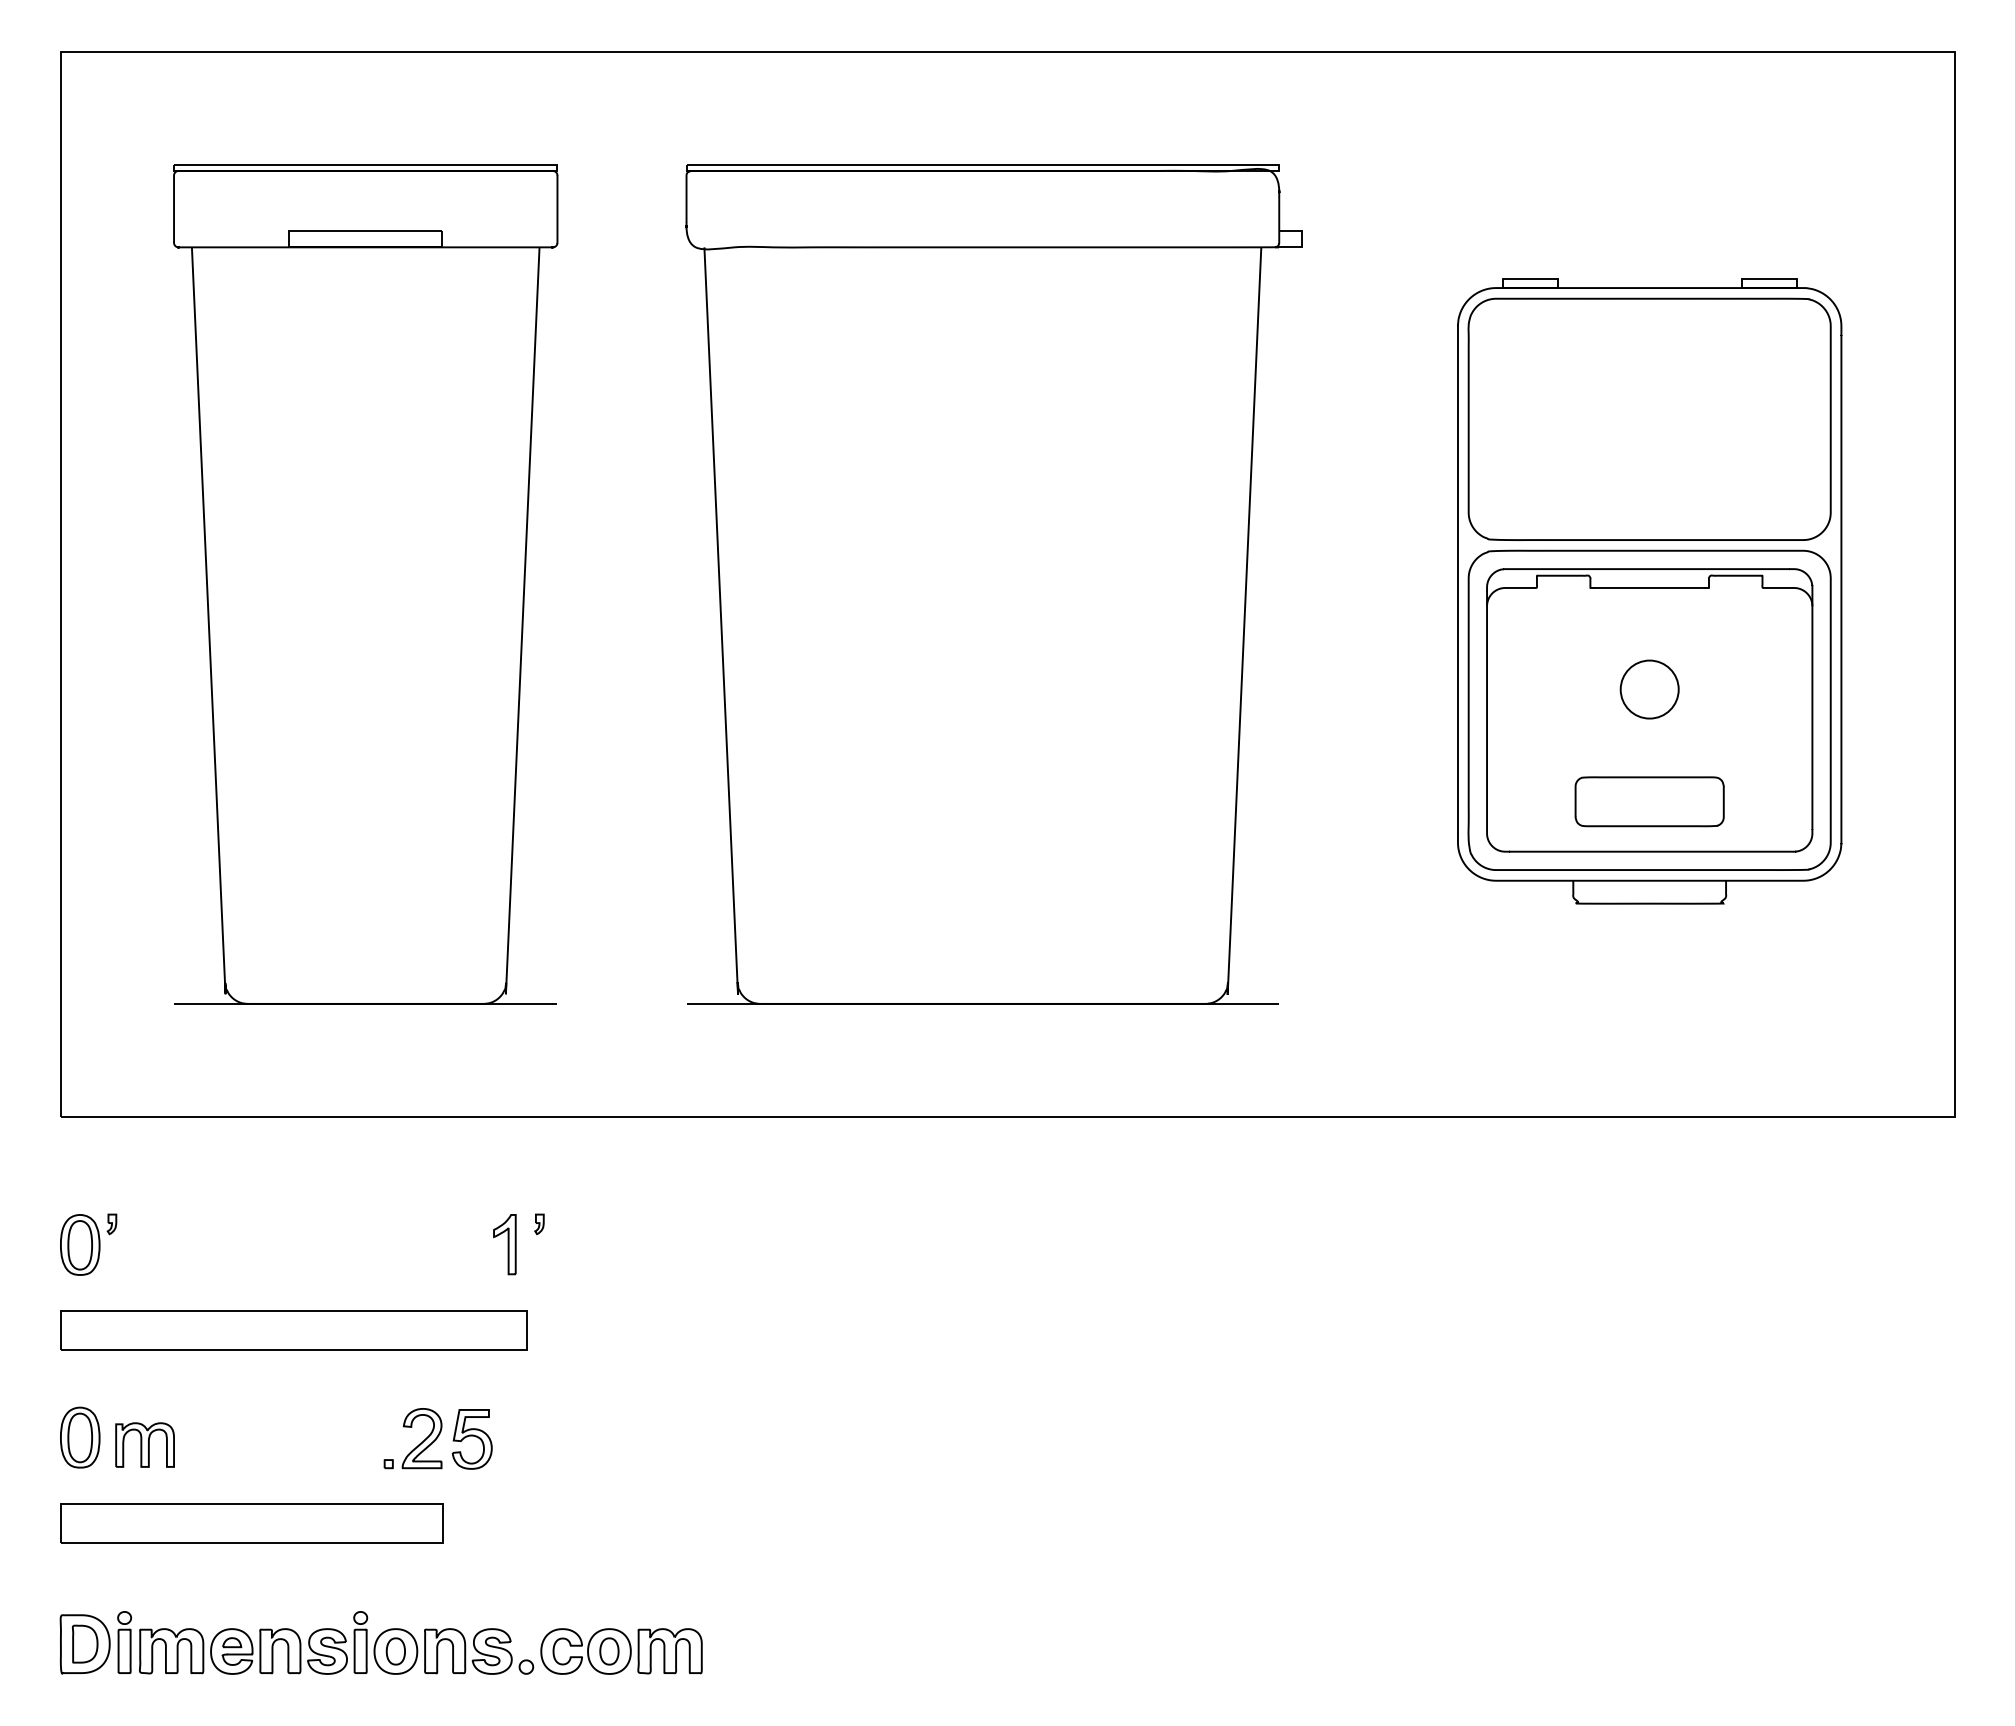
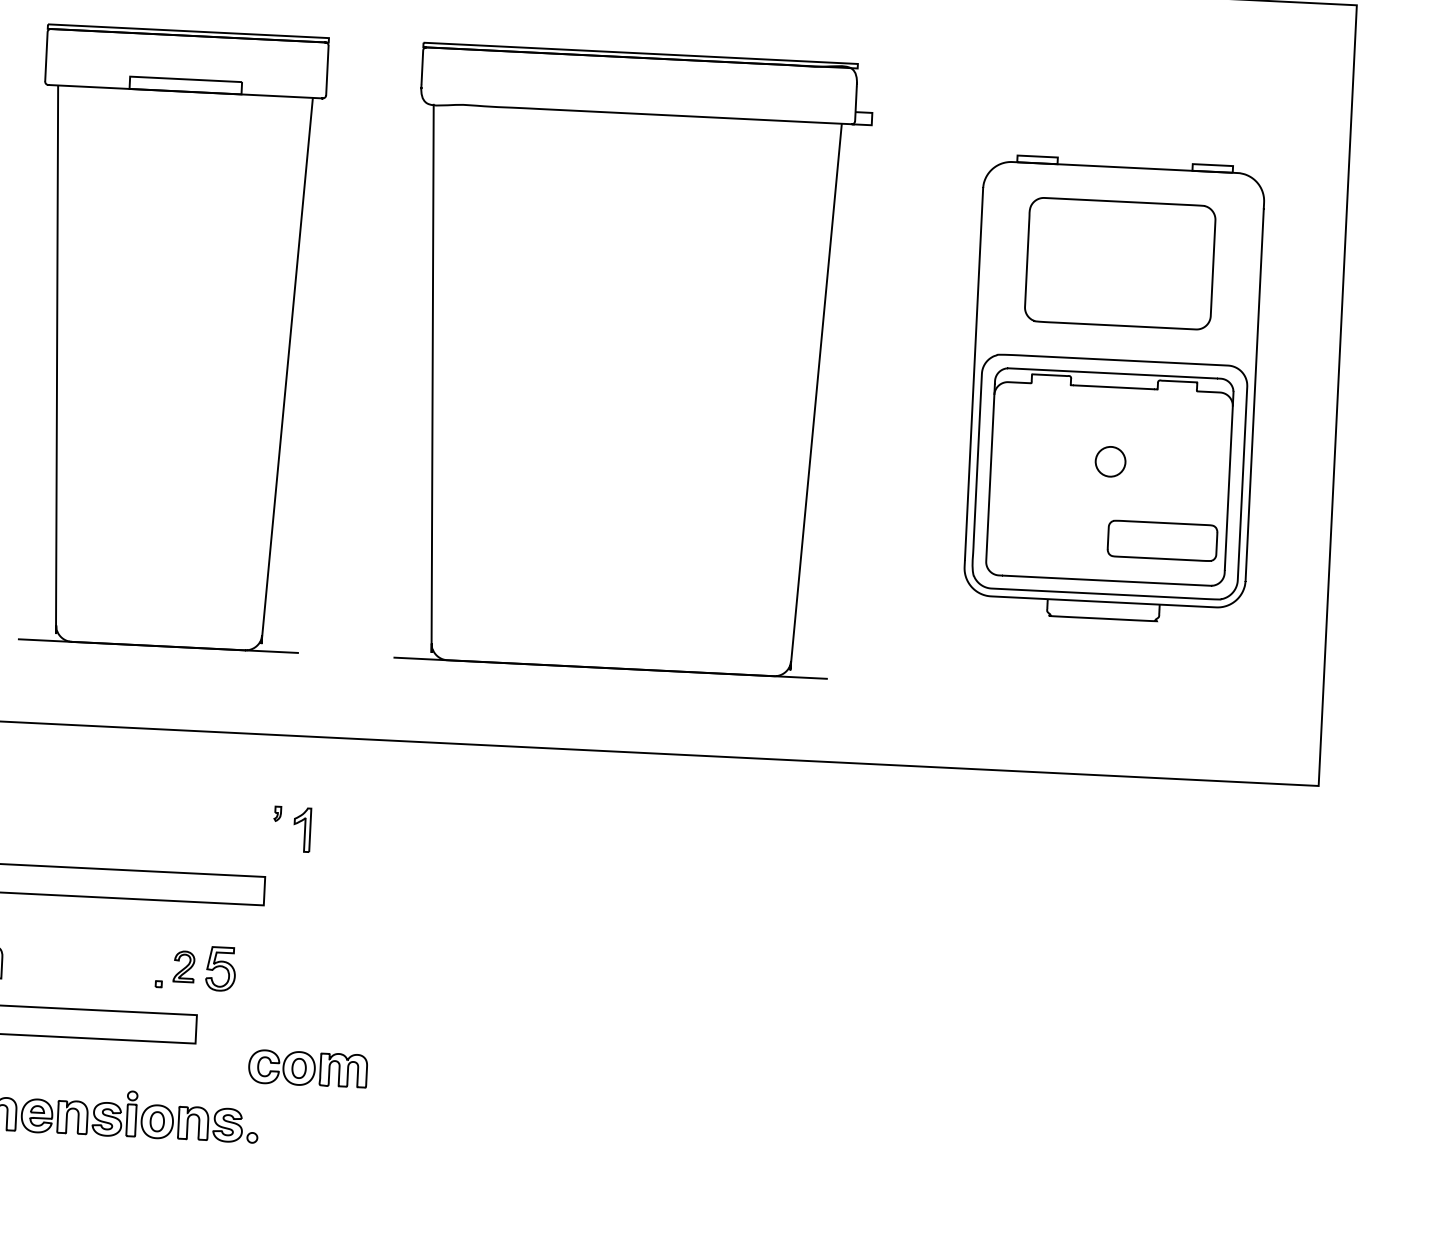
part: (1649, 418) -> (1120, 263), size x0.7
circle: (1649, 689) -> (1110, 461), size x0.7
part: (1649, 801) -> (1162, 540), moved
part: (504, 1244) -> (302, 829), moved
part: (421, 1438) -> (183, 966), size x0.7
part: (621, 1651) -> (307, 1068), moved

